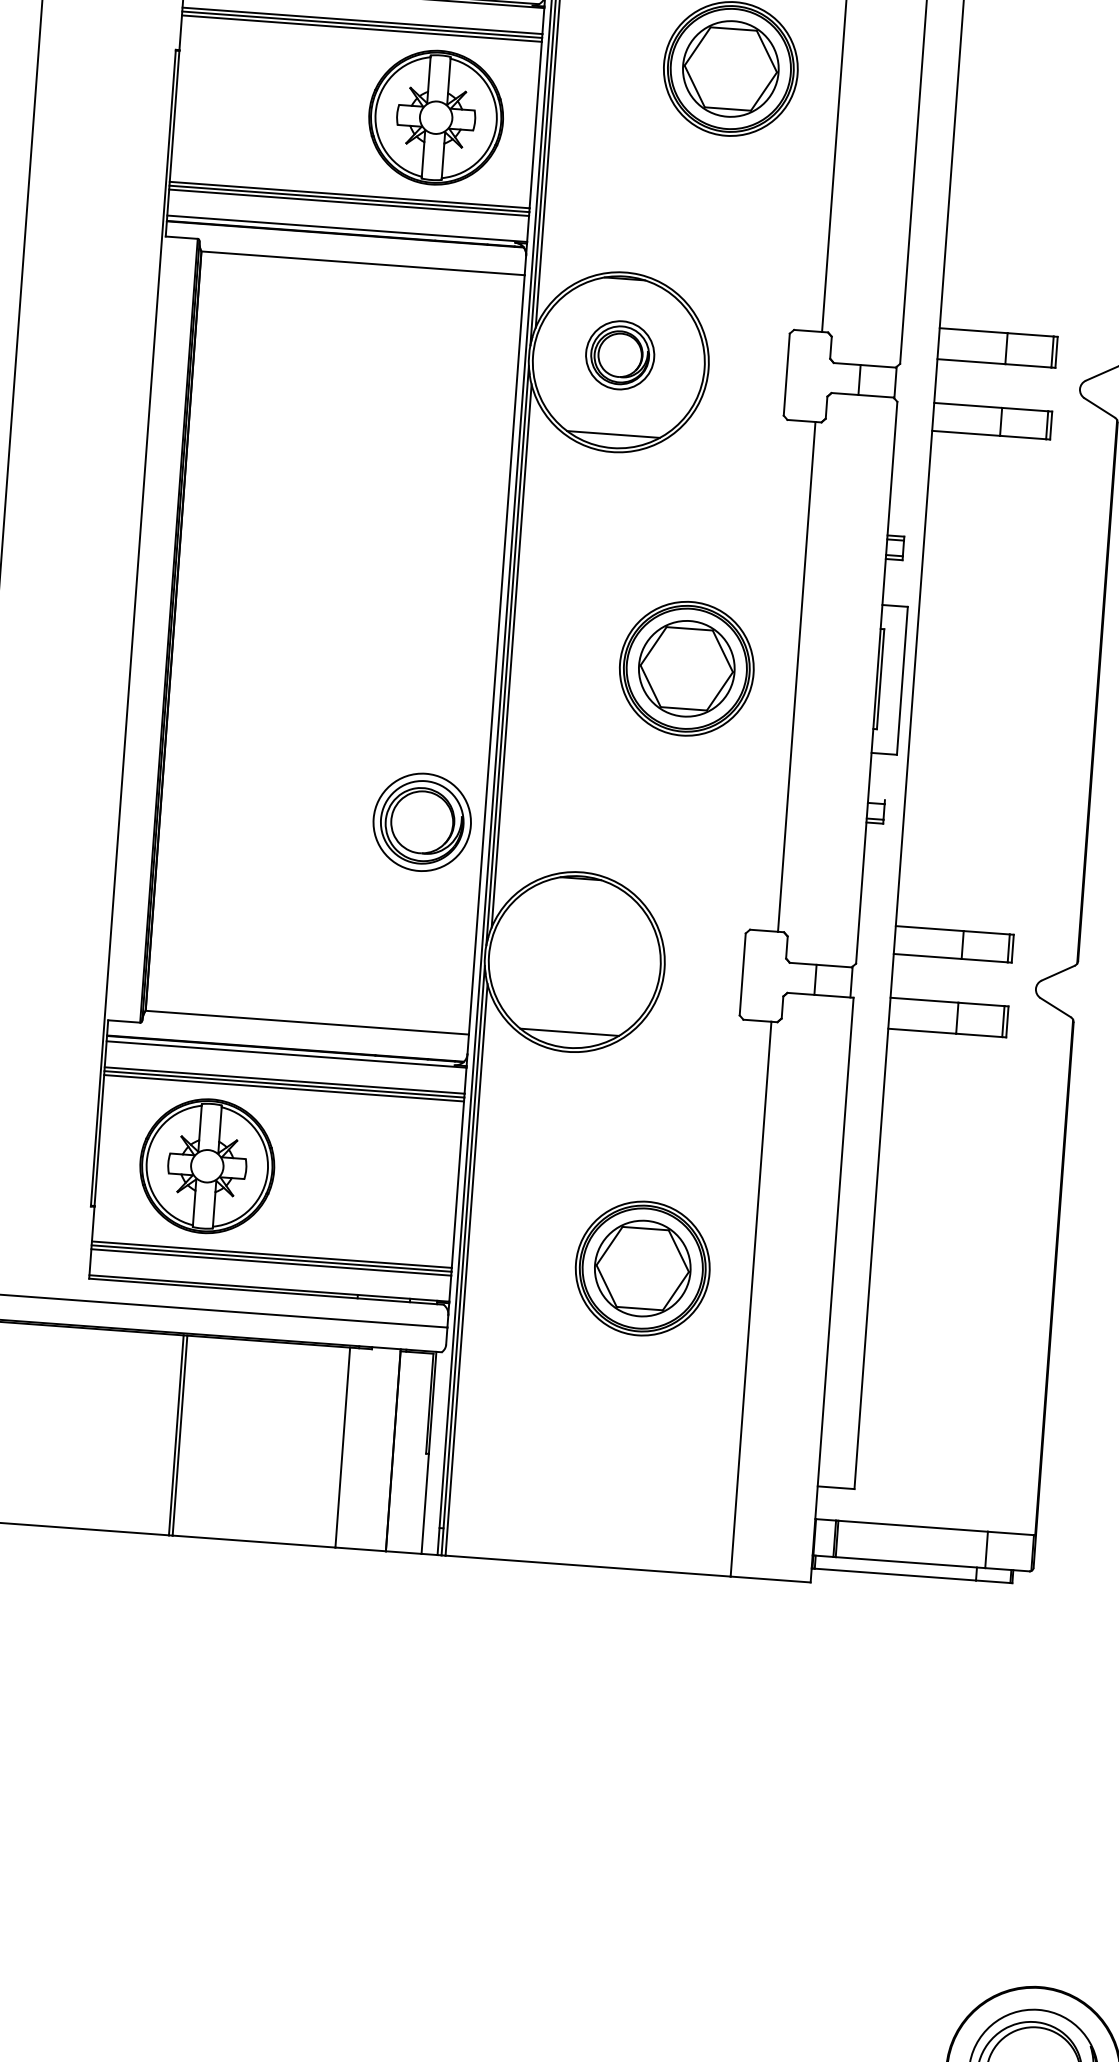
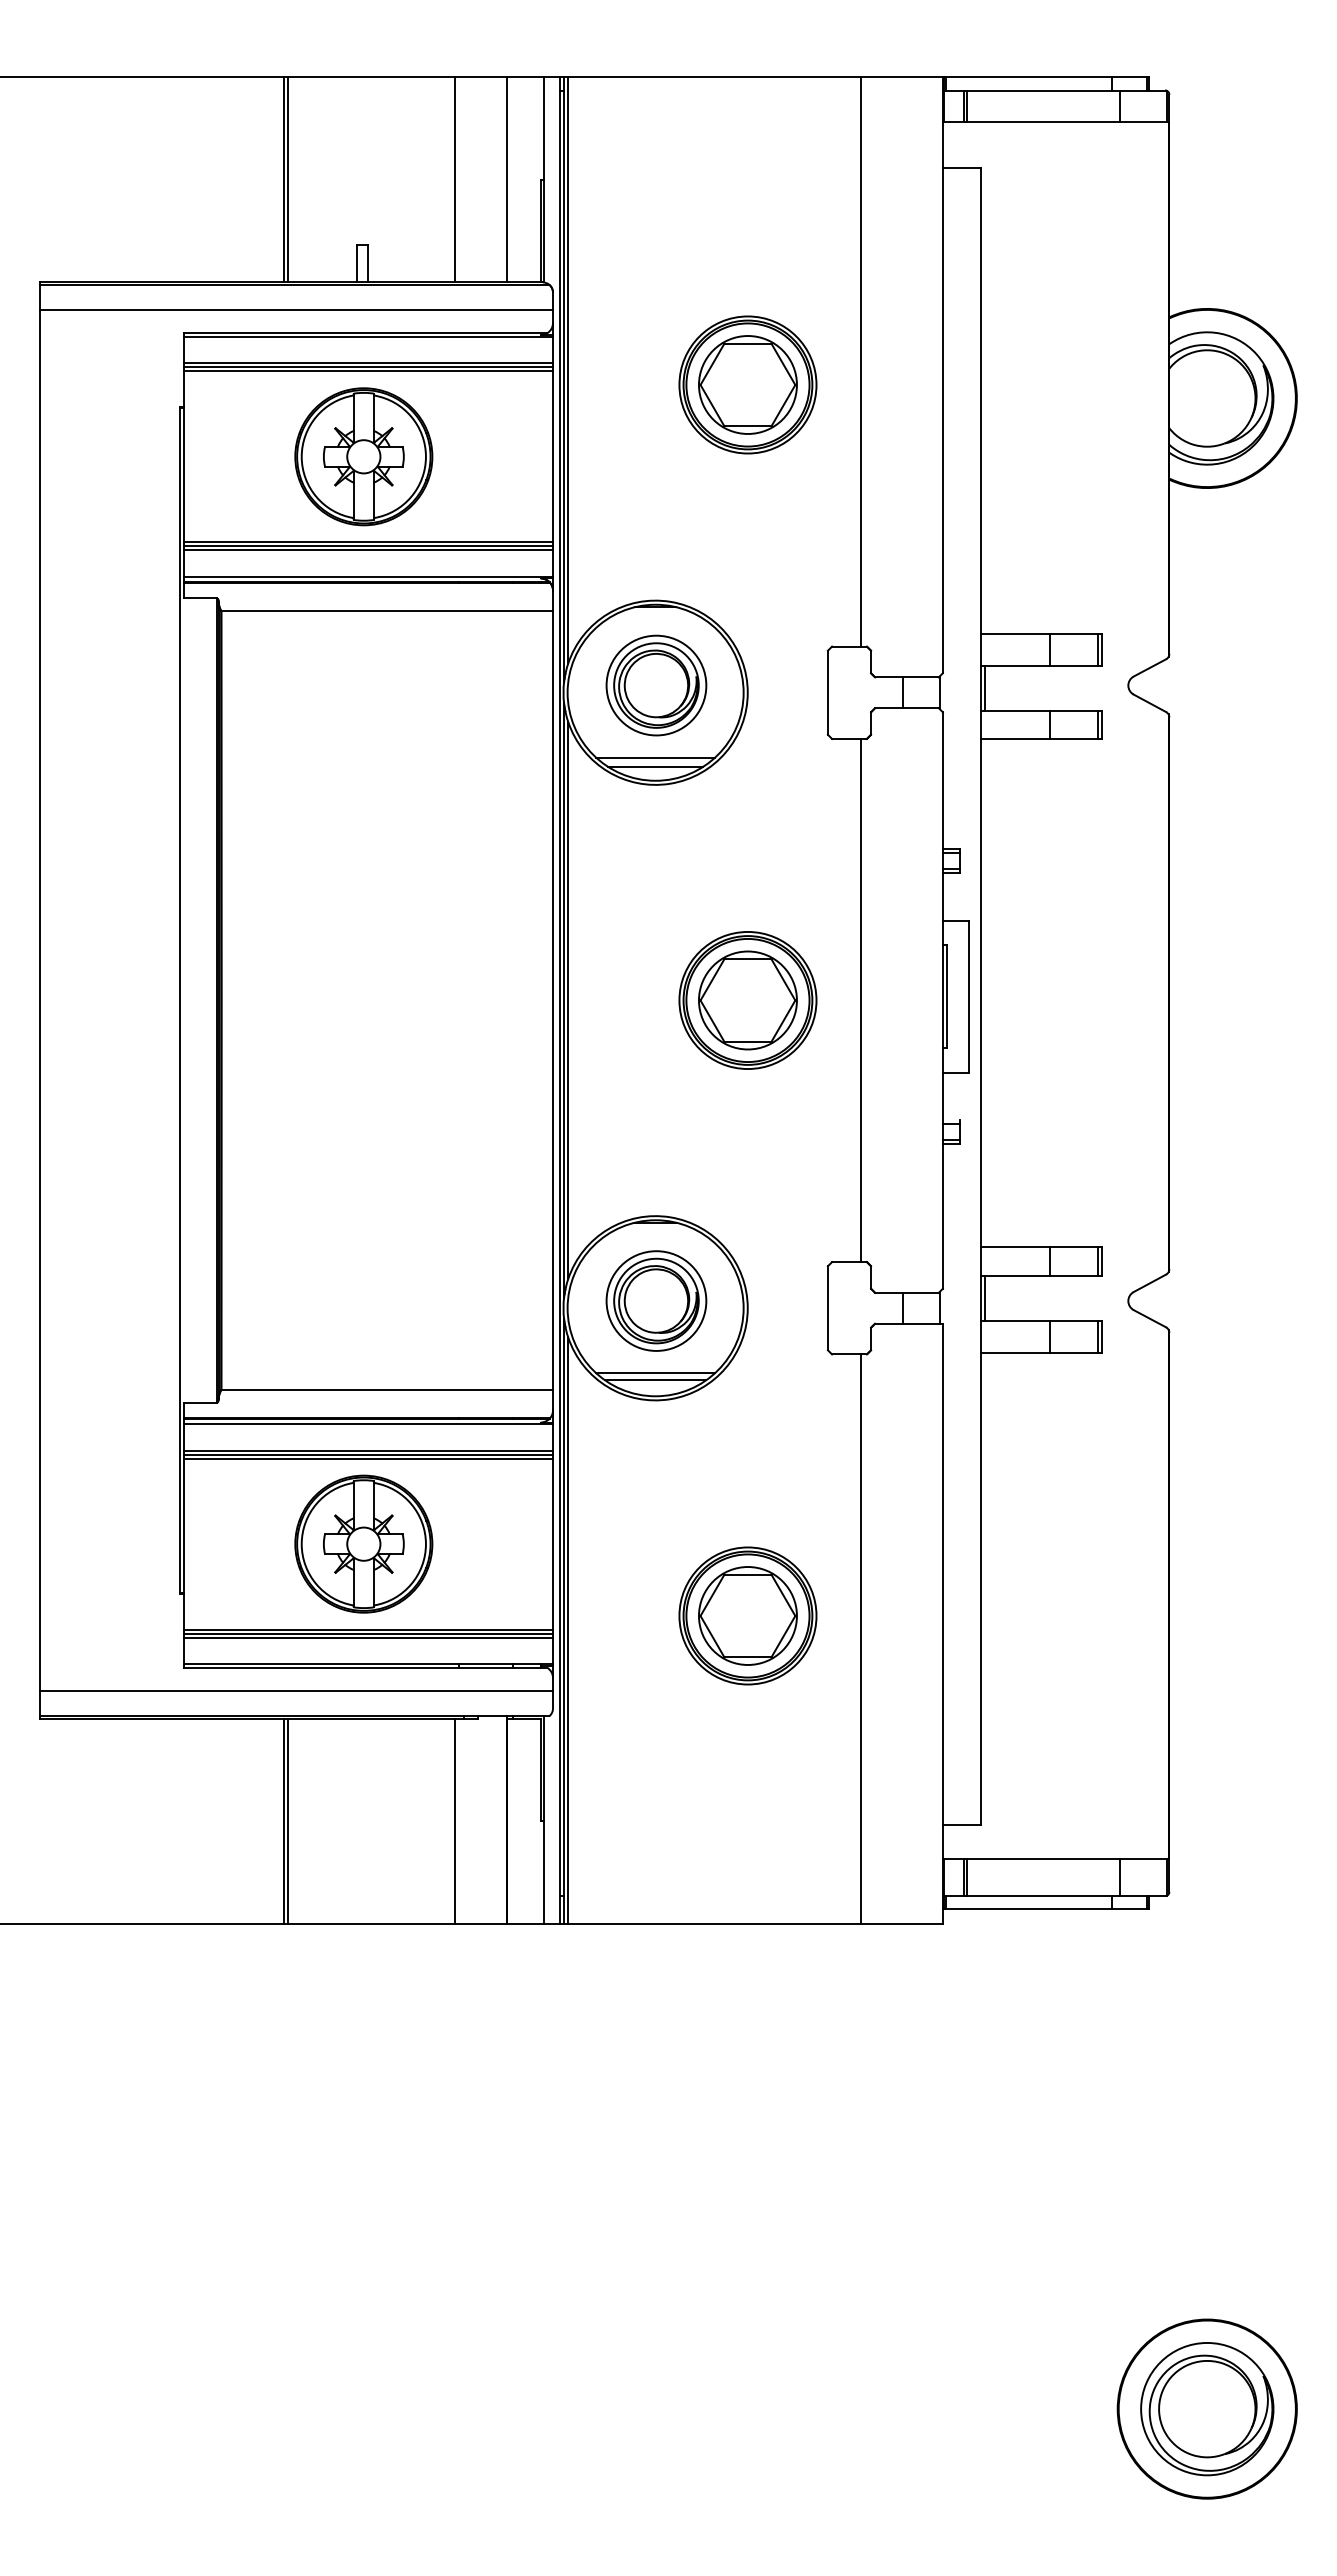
part: (435, 117) -> (363, 456), moved
part: (620, 355) -> (656, 685), size x1.43
line: (939, 380) -> (984, 687), added
line: (614, 425) -> (655, 757), added
part: (422, 821) -> (656, 1300), moved
line: (895, 976) -> (984, 1298), added
line: (570, 1025) -> (655, 1373), added
part: (207, 1165) -> (363, 1543), moved

